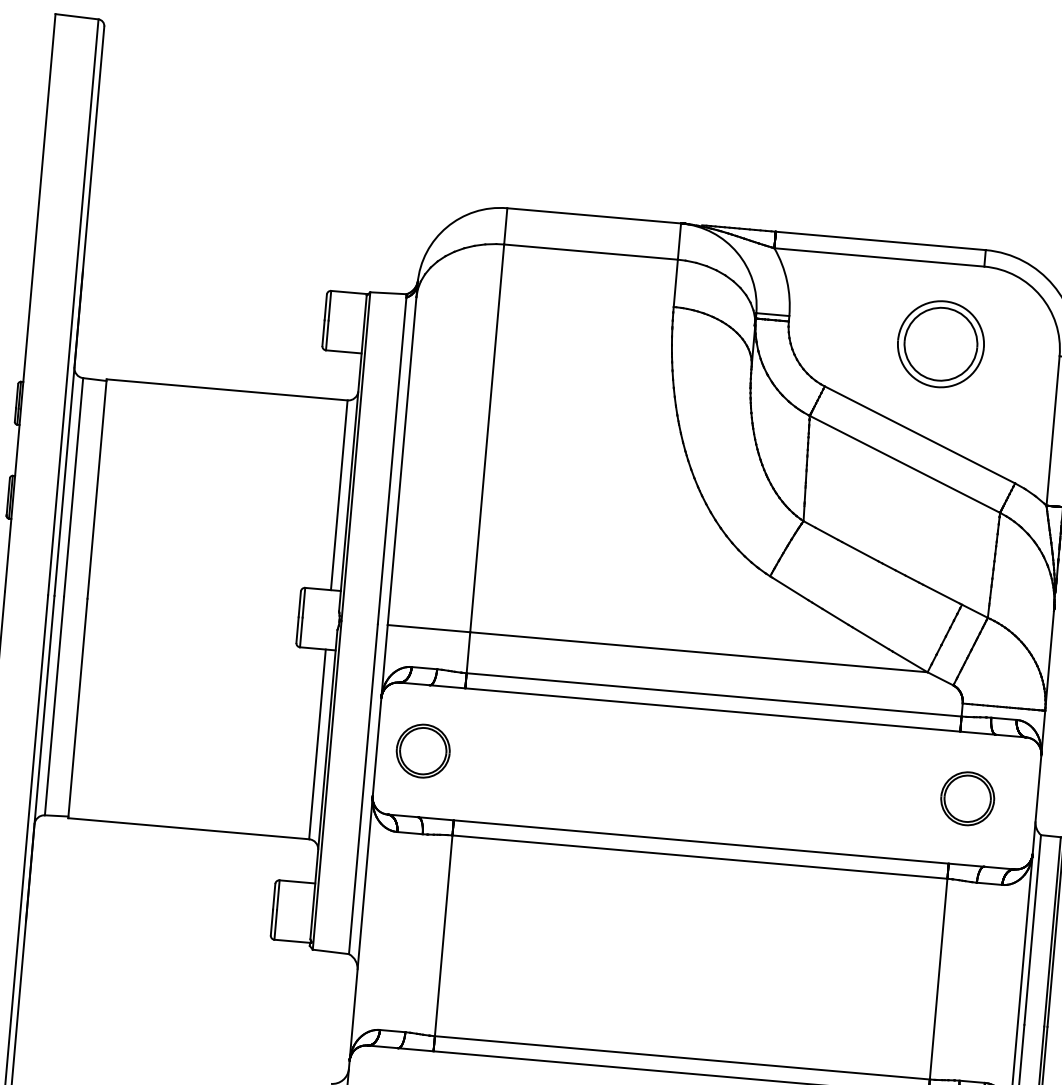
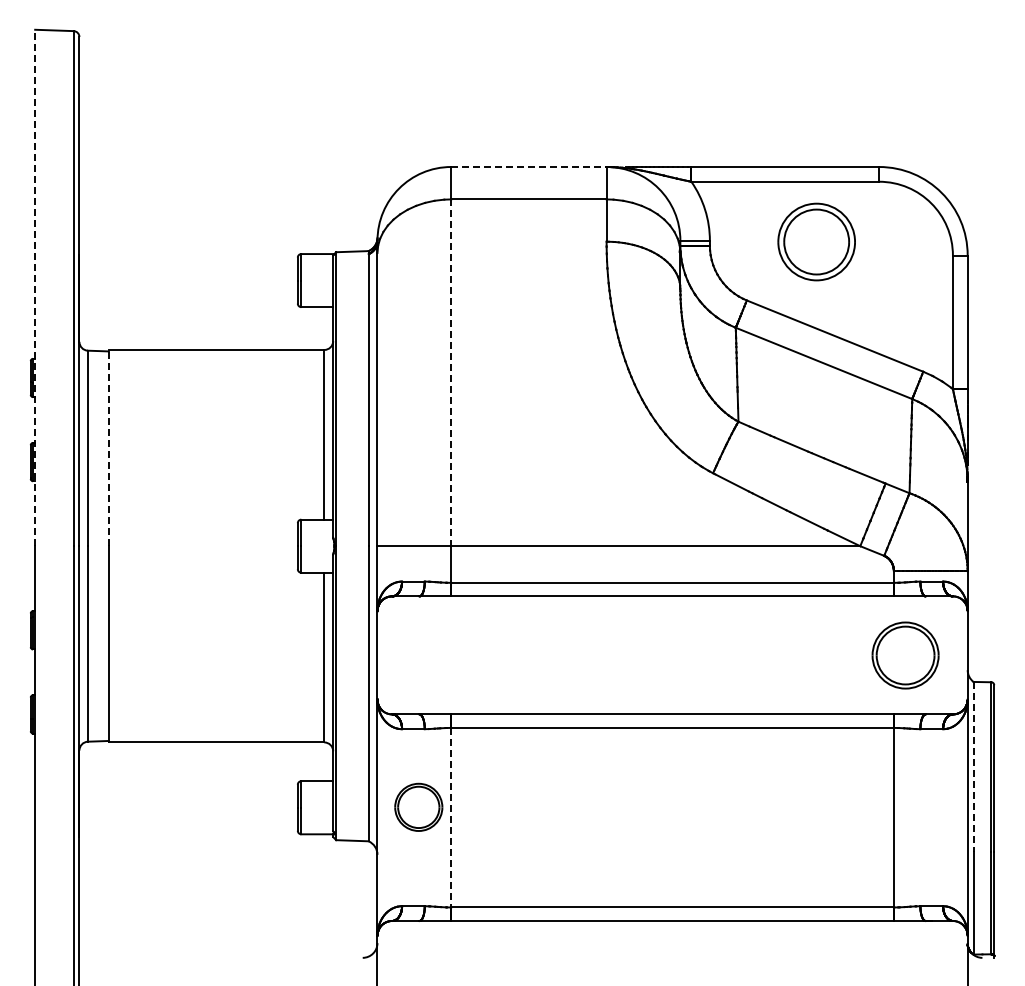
line: (593, 216) -> (528, 167), solid -> dashed
line: (30, 302) -> (35, 287), solid -> dashed
part: (940, 343) -> (816, 241), moved
line: (487, 439) -> (451, 373), solid -> dashed
line: (96, 488) -> (108, 447), solid -> dashed
part: (423, 750) -> (418, 806), moved
part: (967, 797) -> (905, 654), size x1.4
line: (1032, 929) -> (973, 766), solid -> dashed
line: (443, 935) -> (451, 817), solid -> dashed

